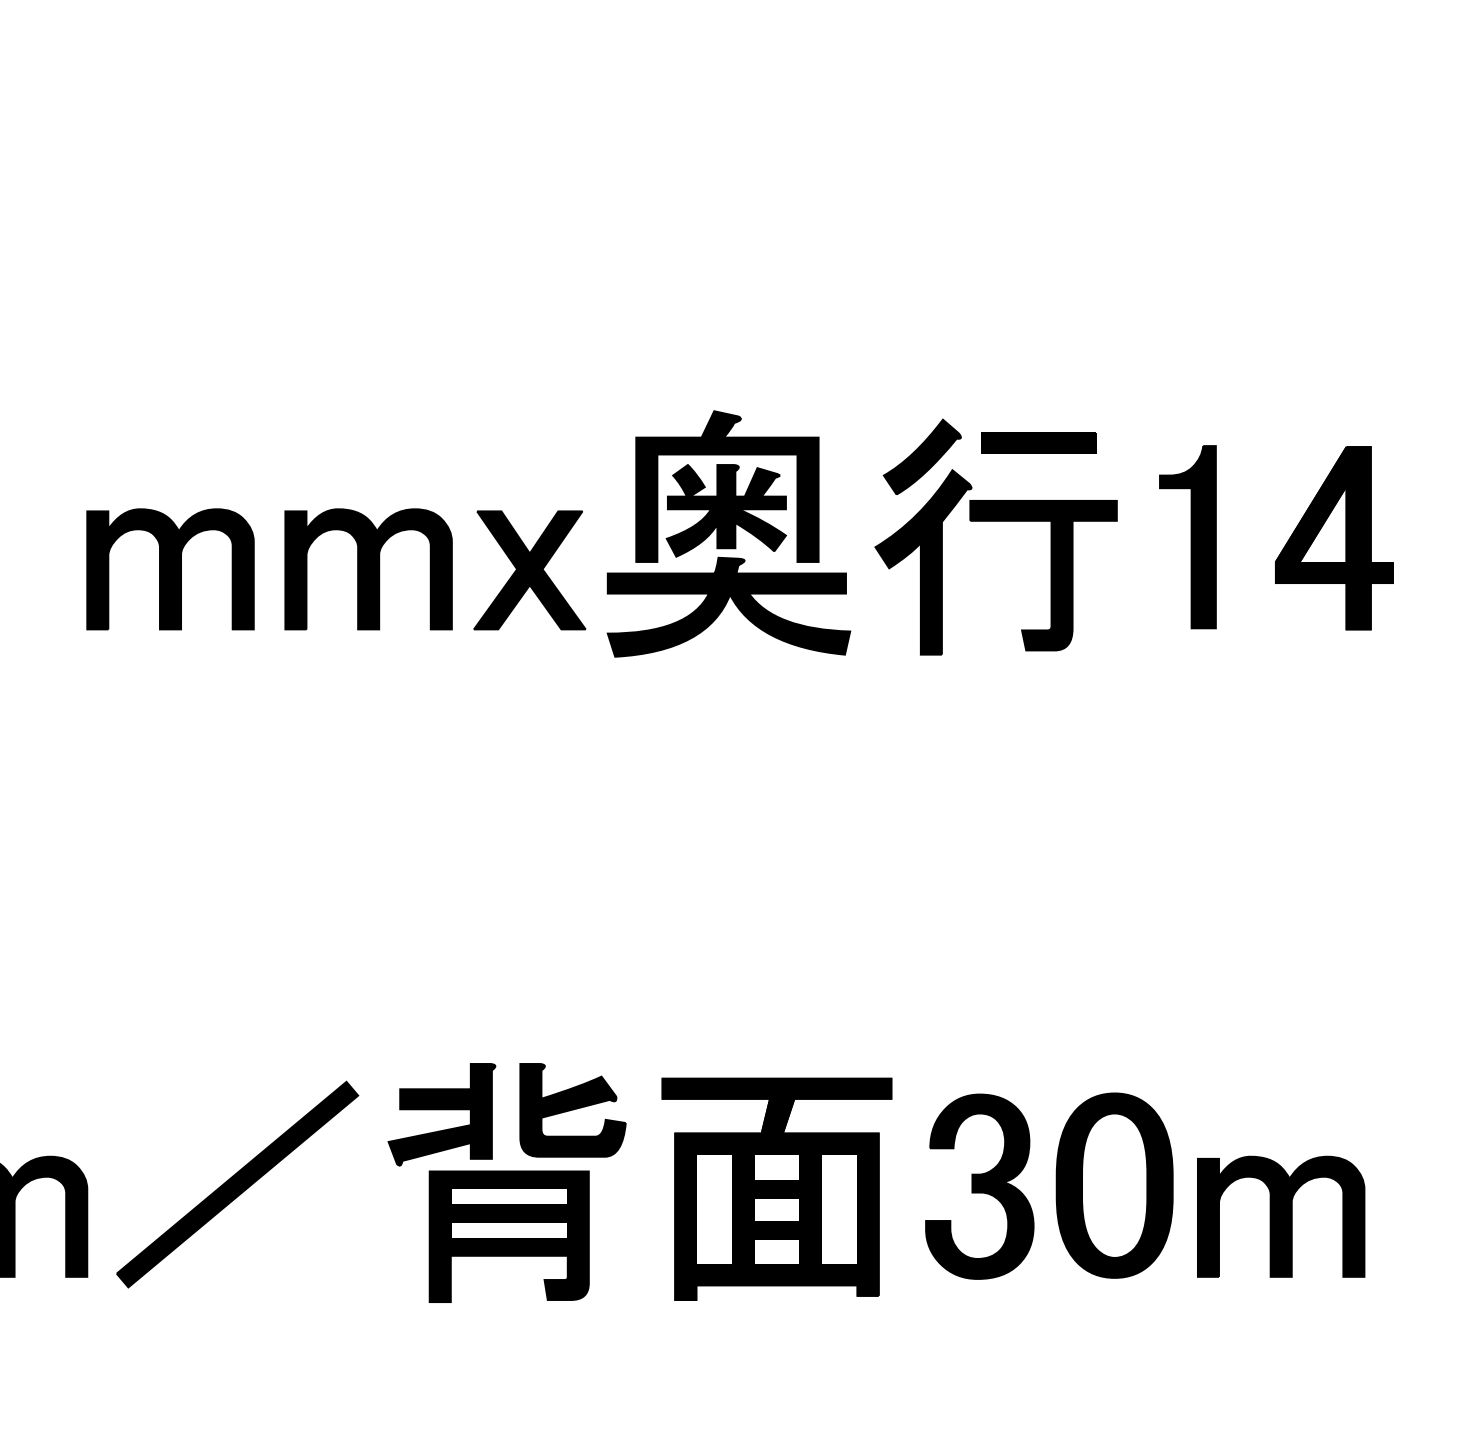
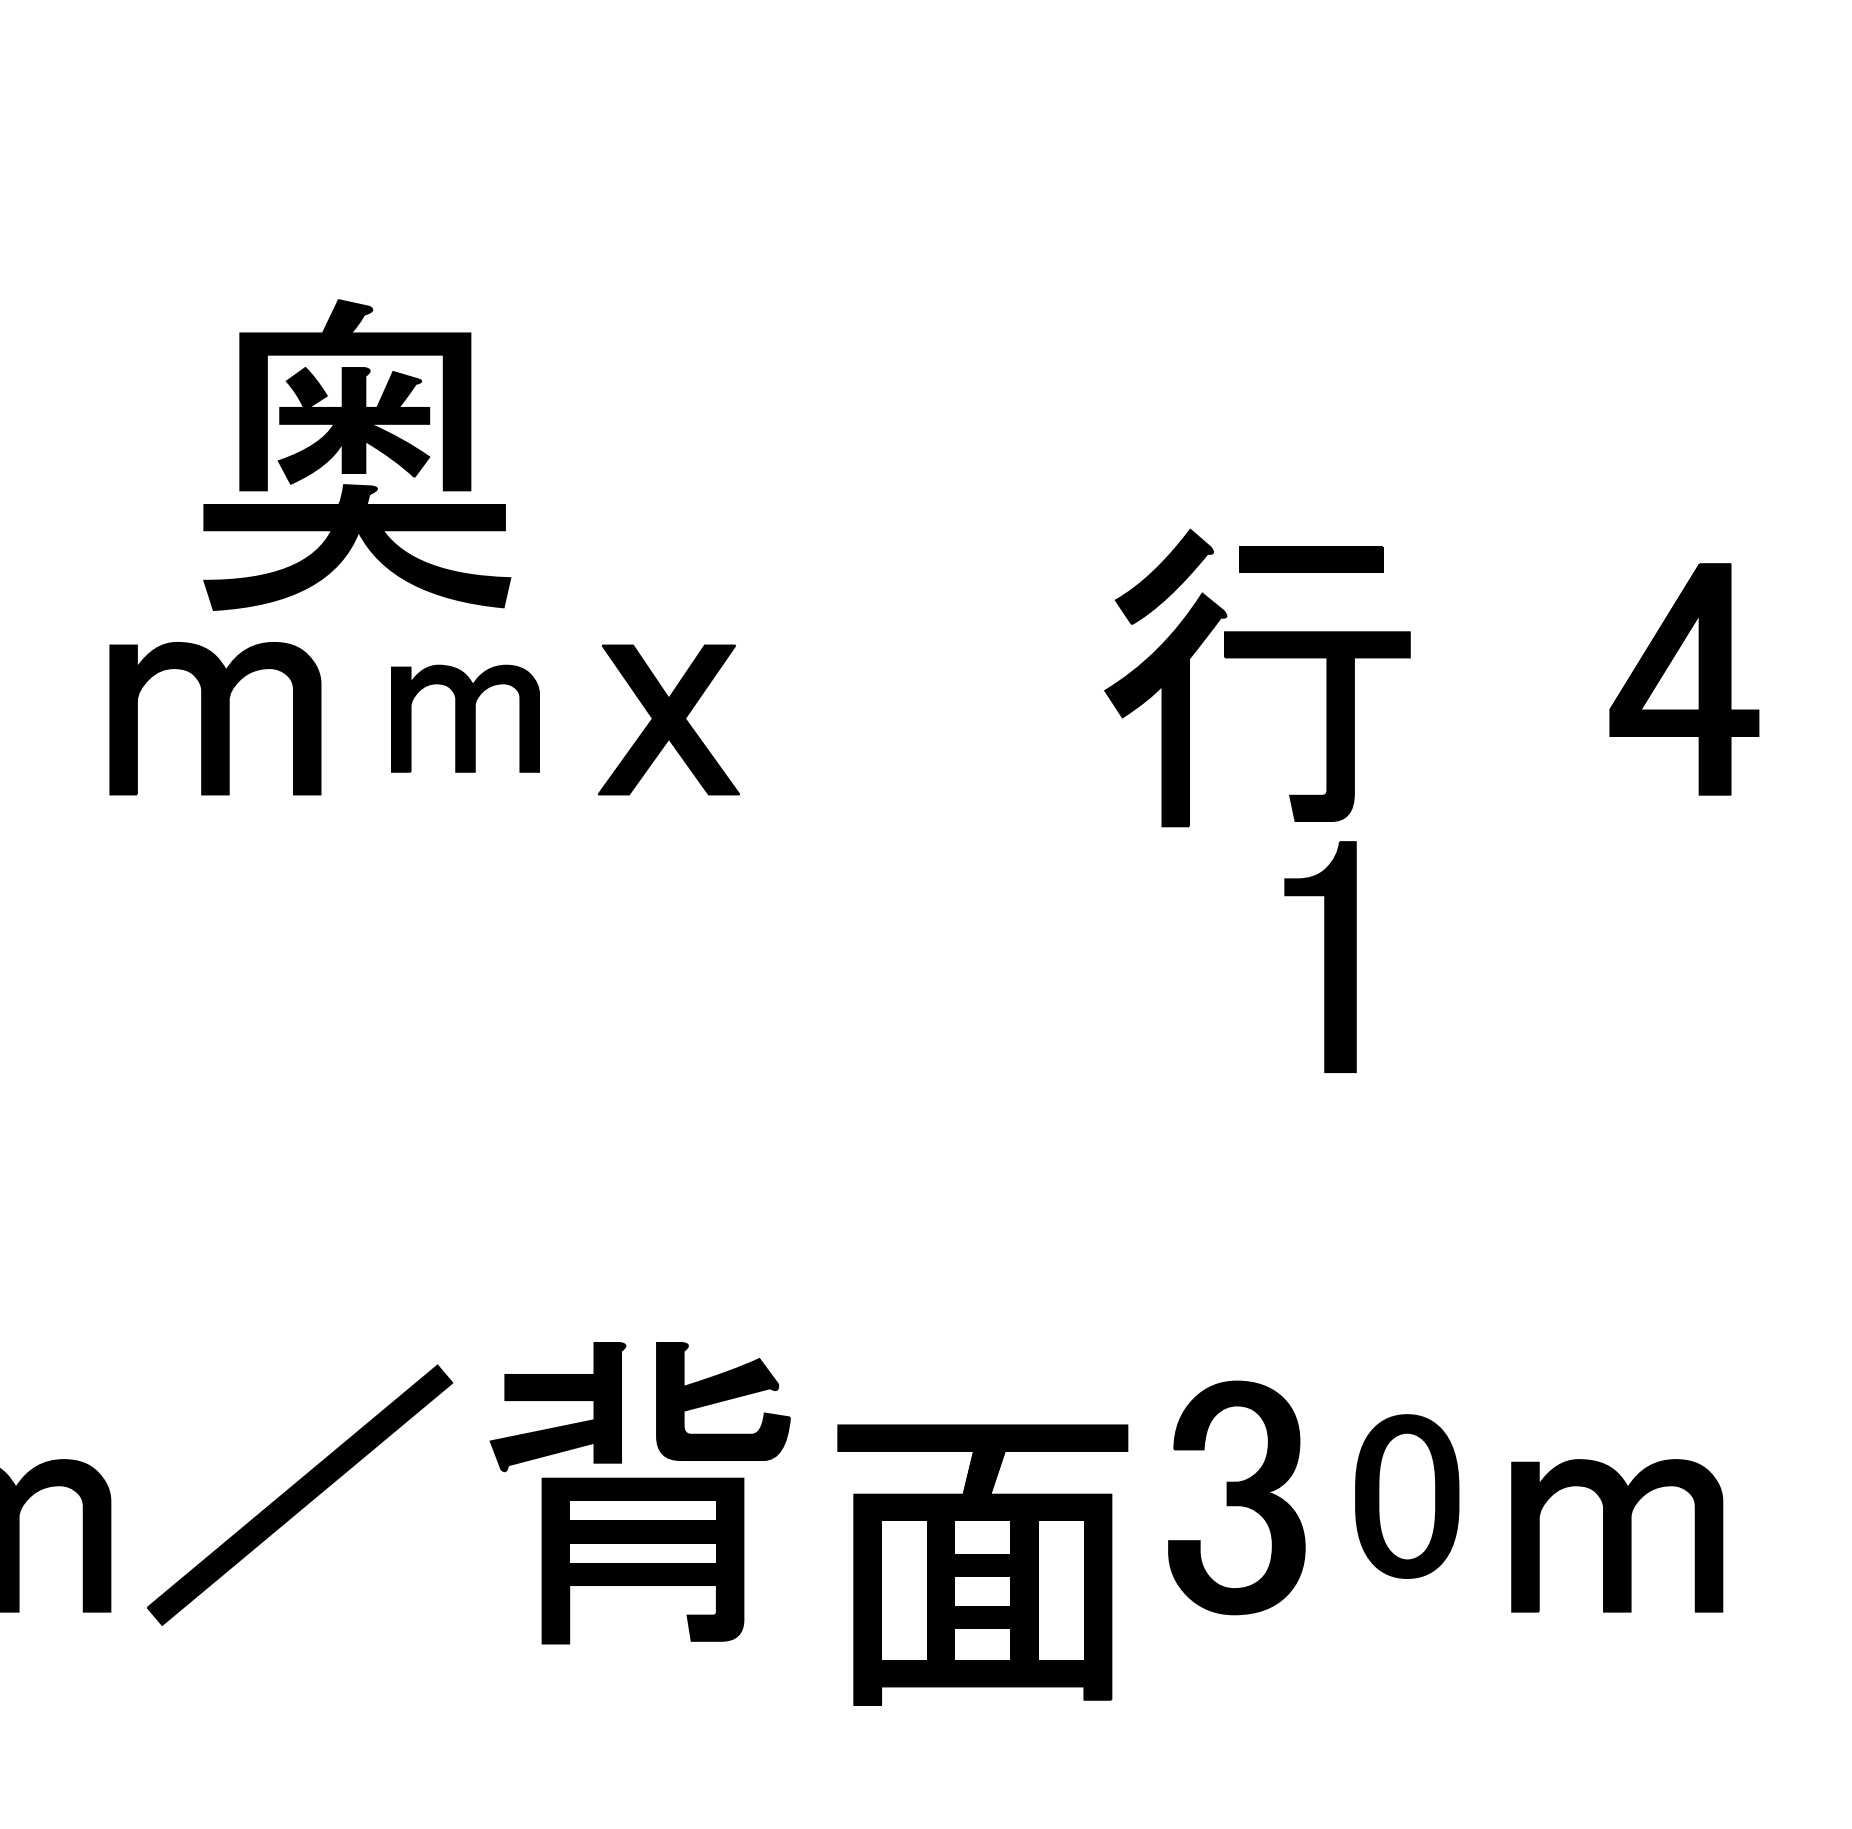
part: (729, 533) -> (357, 454), moved
part: (1187, 536) -> (1320, 956), moved
part: (368, 569) -> (465, 718), size x0.7
part: (1114, 1185) -> (1407, 1496), size x0.7
part: (776, 1188) -> (982, 1564), moved

